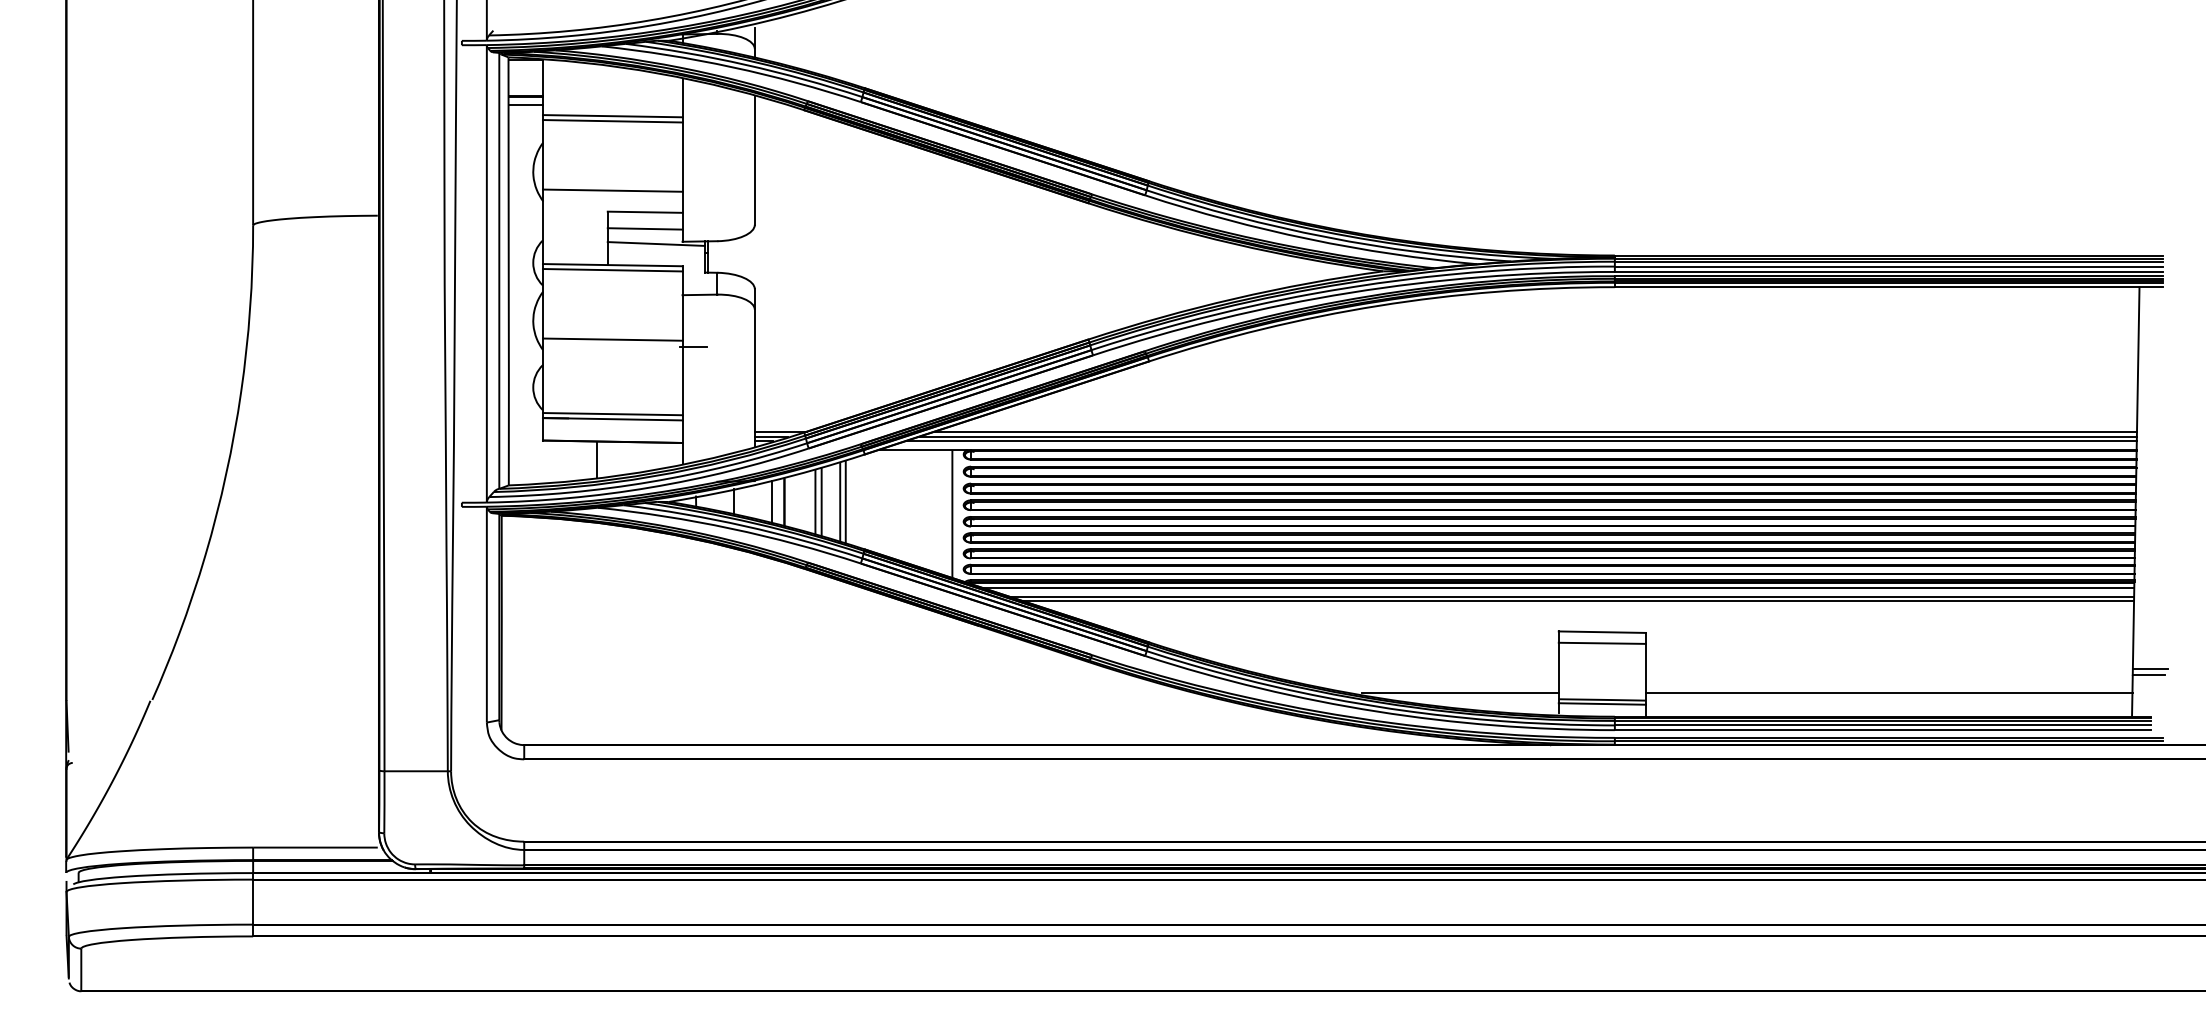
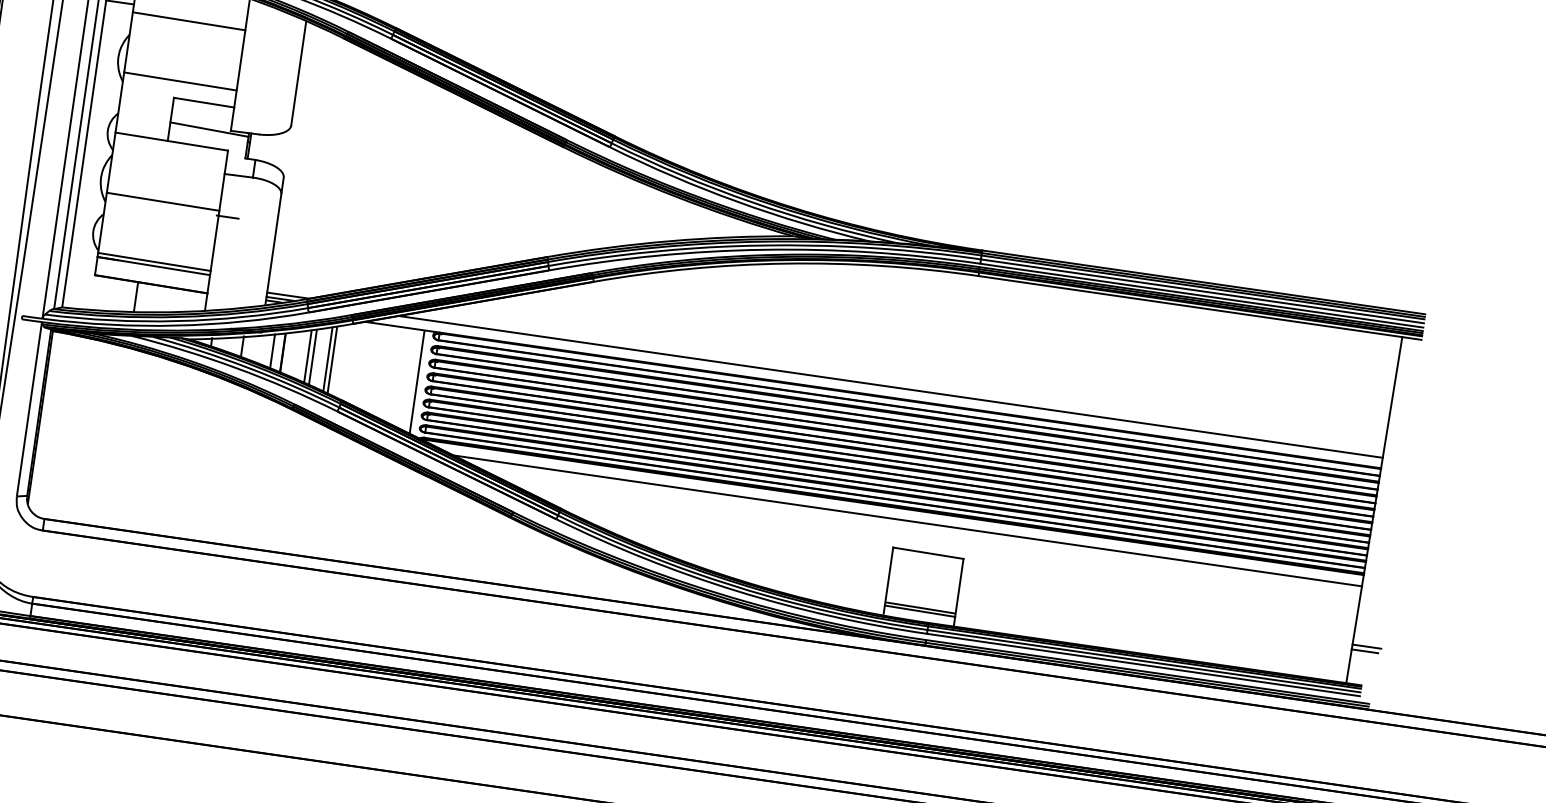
line: (612, 121) -> (188, 25), removed
line: (644, 228) -> (201, 115), removed
line: (612, 270) -> (170, 145), removed
line: (1535, 431) -> (897, 383), removed
line: (1520, 441) -> (884, 389), removed
line: (1559, 588) -> (898, 512), removed
line: (1578, 600) -> (912, 524), removed
line: (1602, 642) -> (927, 561), removed
line: (1460, 693) -> (806, 586), removed
line: (1889, 693) -> (1153, 636), removed

